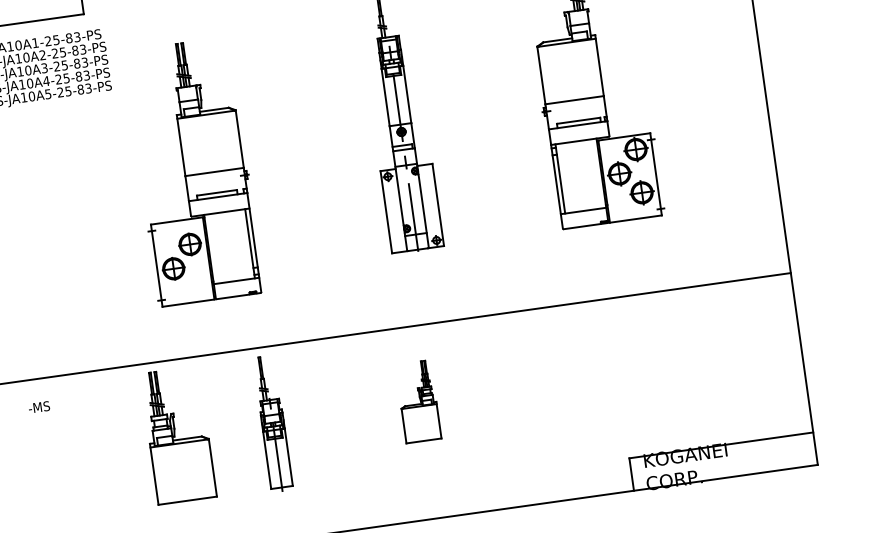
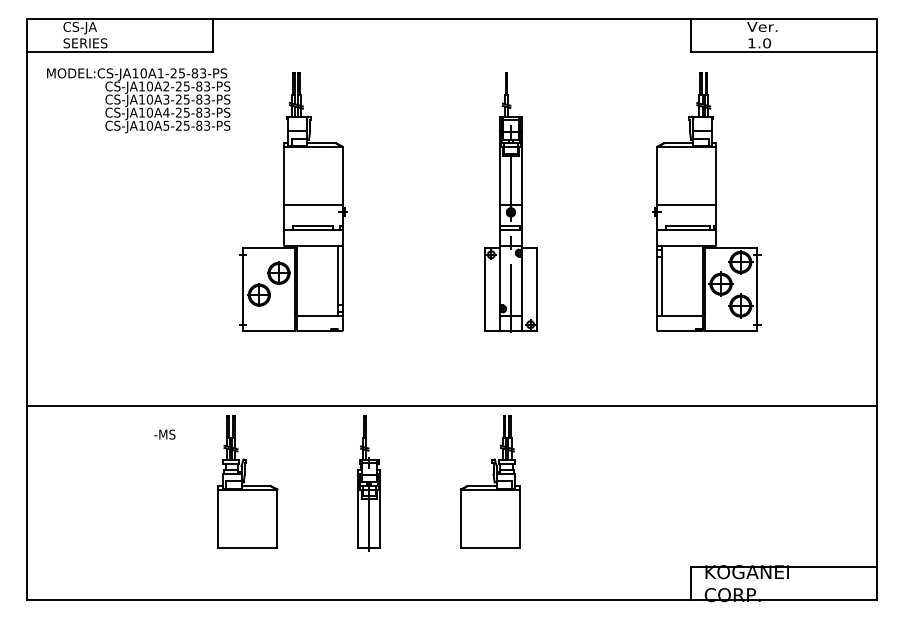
part: (194, 171) -> (293, 201), moved
part: (417, 401) -> (489, 481), size x1.67
text: (38, 407) -> (164, 434), moved
part: (272, 423) -> (368, 483), moved

